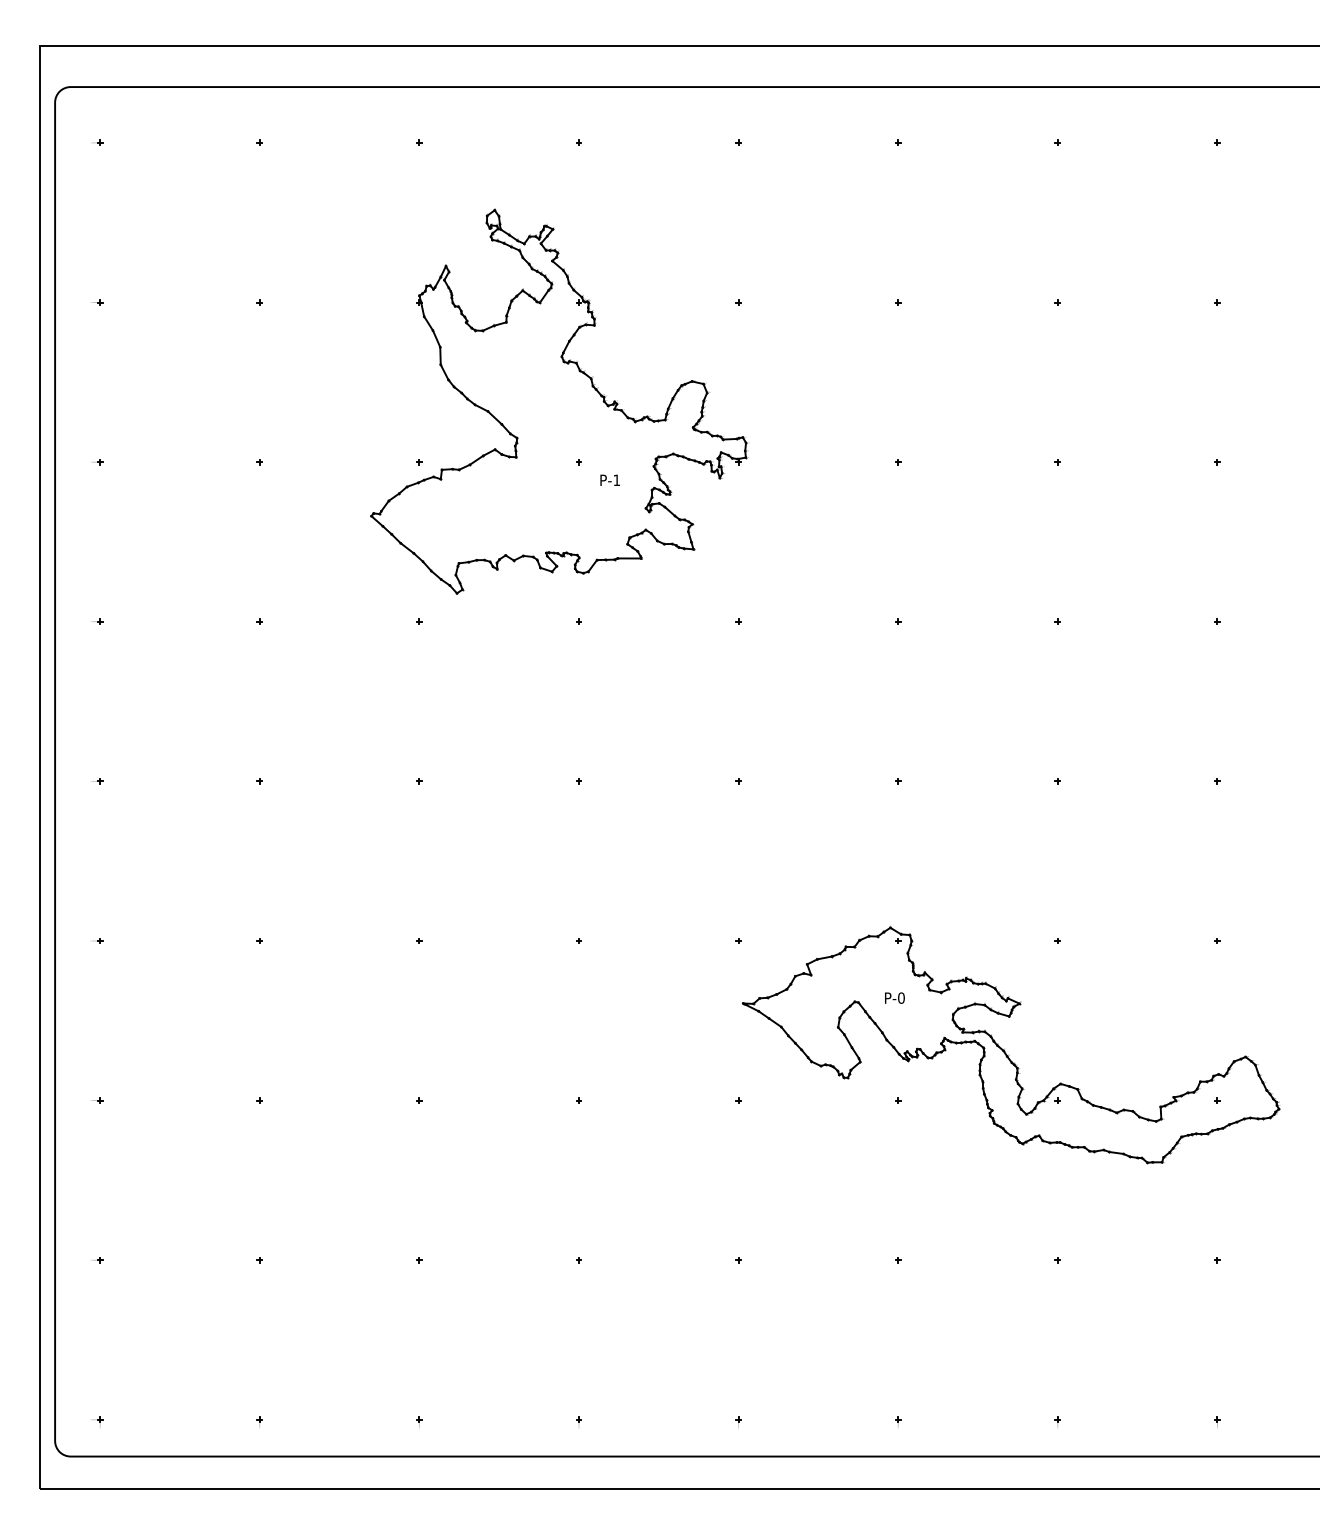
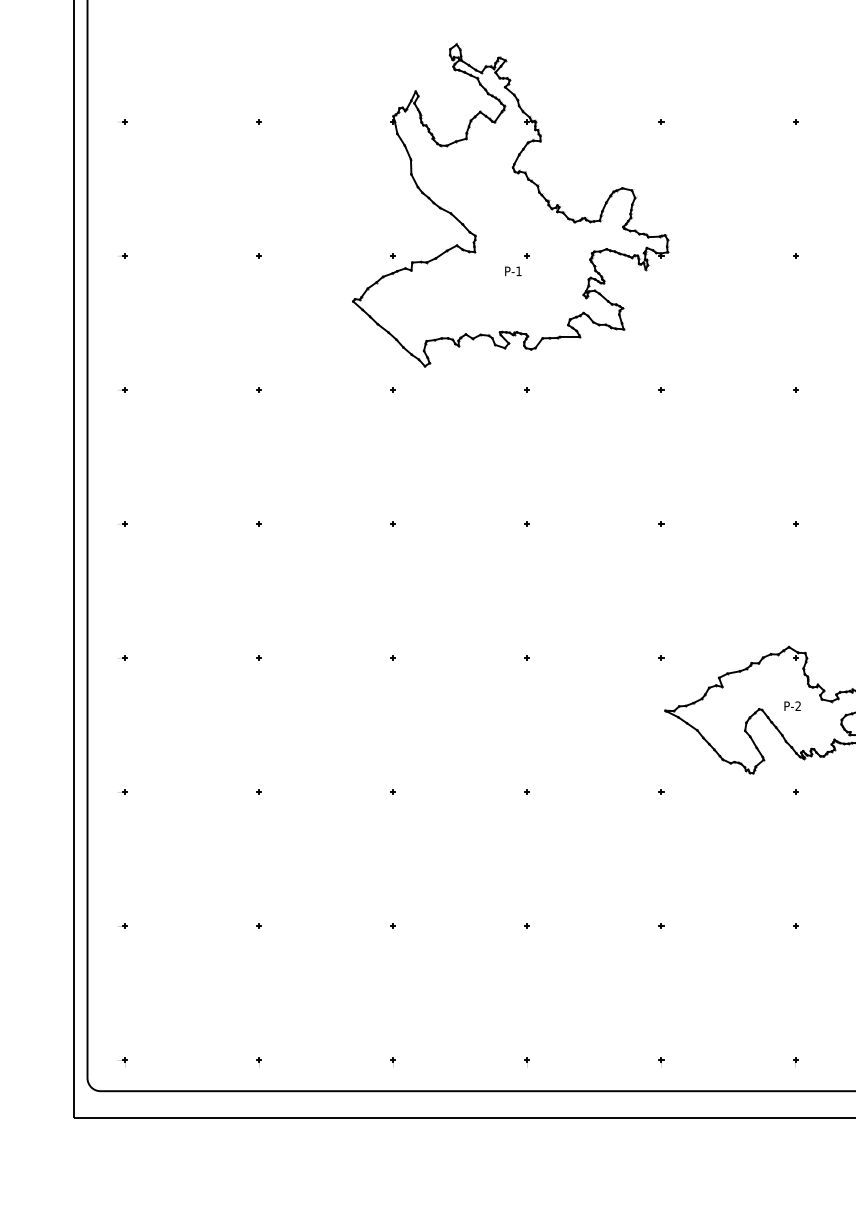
text: (609, 479) -> (512, 270), moved
text: (901, 997) -> (798, 705), P-0 -> P-2

